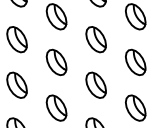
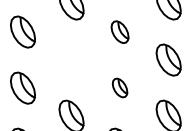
part: (95, 39) -> (119, 31), size x0.7
part: (56, 62) -> (71, 60), removed
part: (95, 84) -> (119, 87), size x0.6

